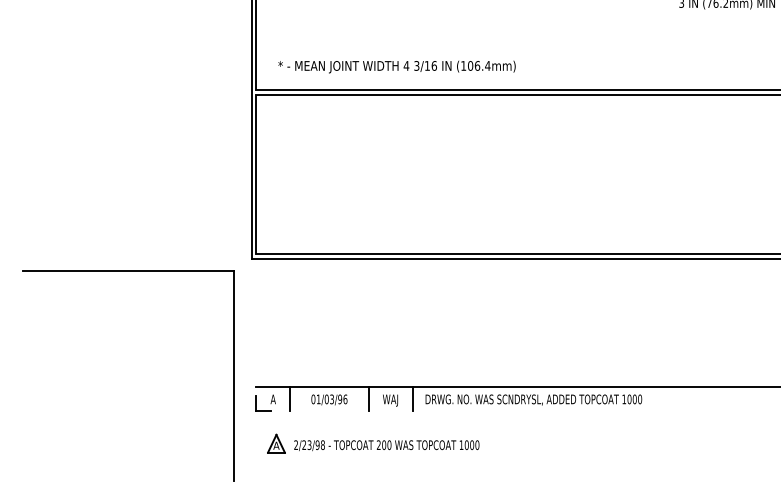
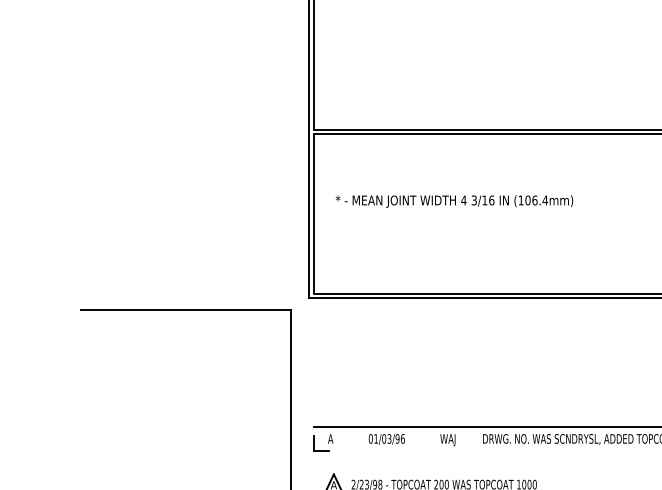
text: (396, 66) -> (453, 201), moved
line: (290, 399) -> (347, 439), removed
line: (368, 399) -> (425, 439), removed
line: (412, 399) -> (469, 439), removed

